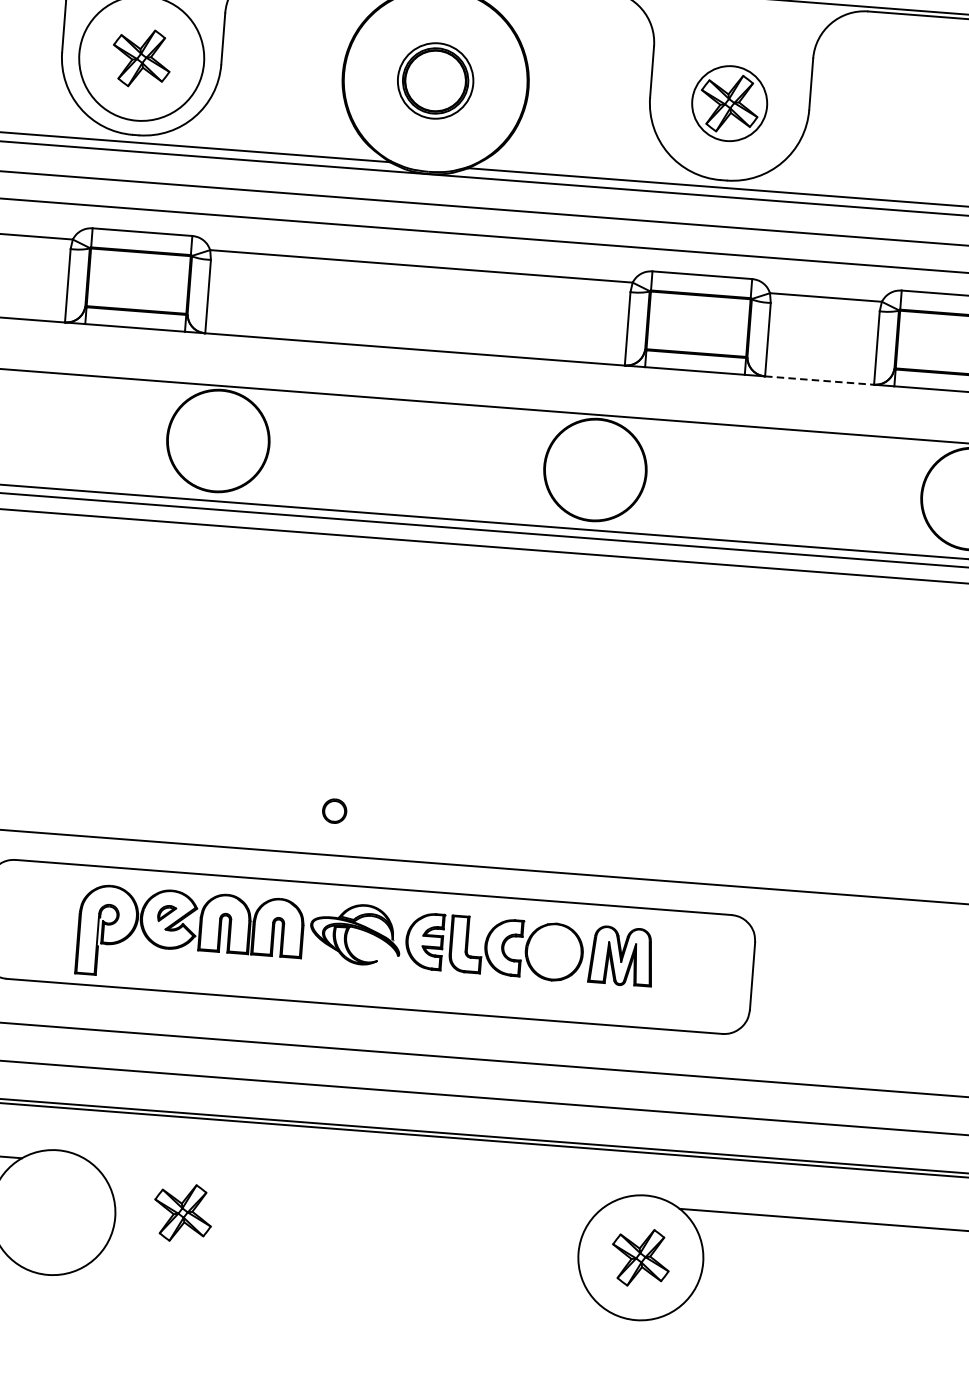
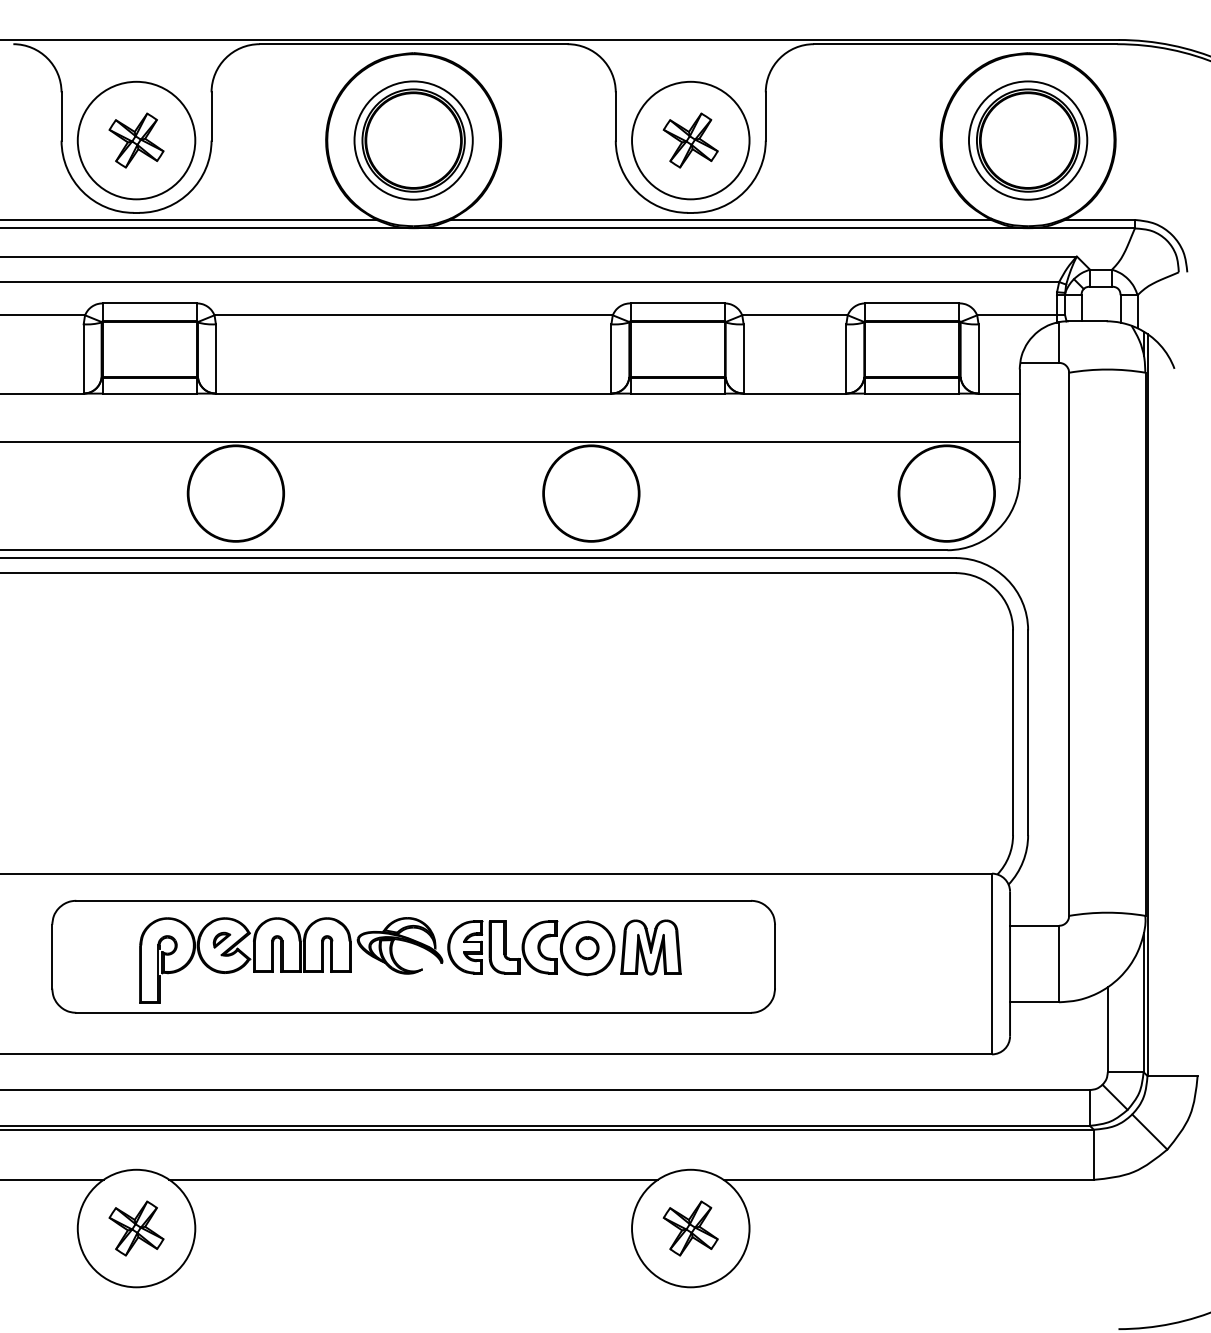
part: (435, 80) -> (413, 140), size x1.67
circle: (729, 103) -> (690, 140), size x1.67
line: (820, 380) -> (795, 393), dashed -> solid
part: (334, 811) -> (587, 948), moved
line: (350, 1183) -> (413, 1179), added
part: (183, 1212) -> (136, 1228), moved

